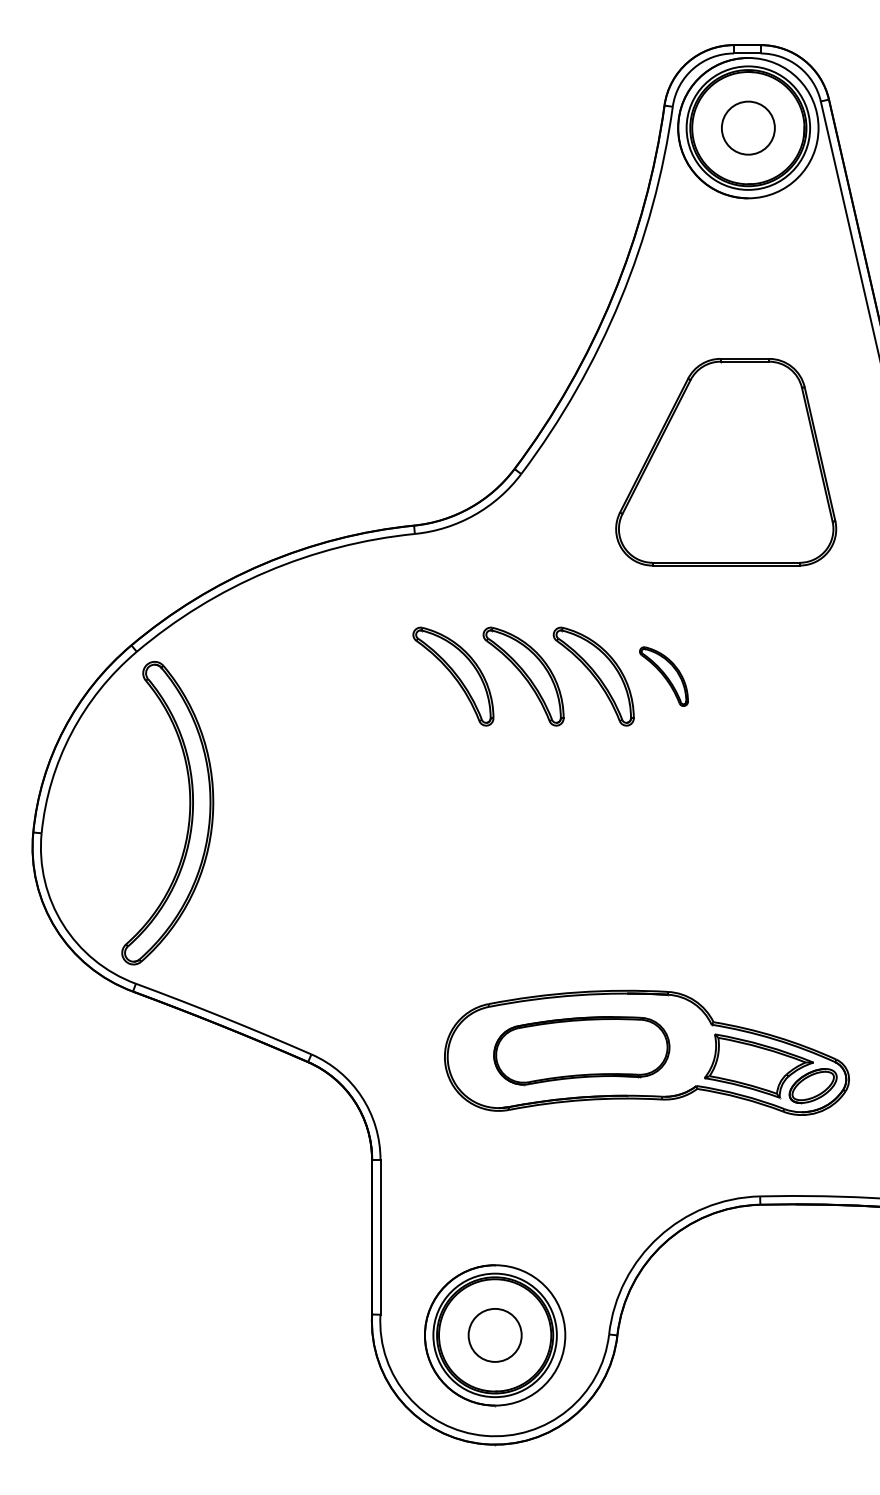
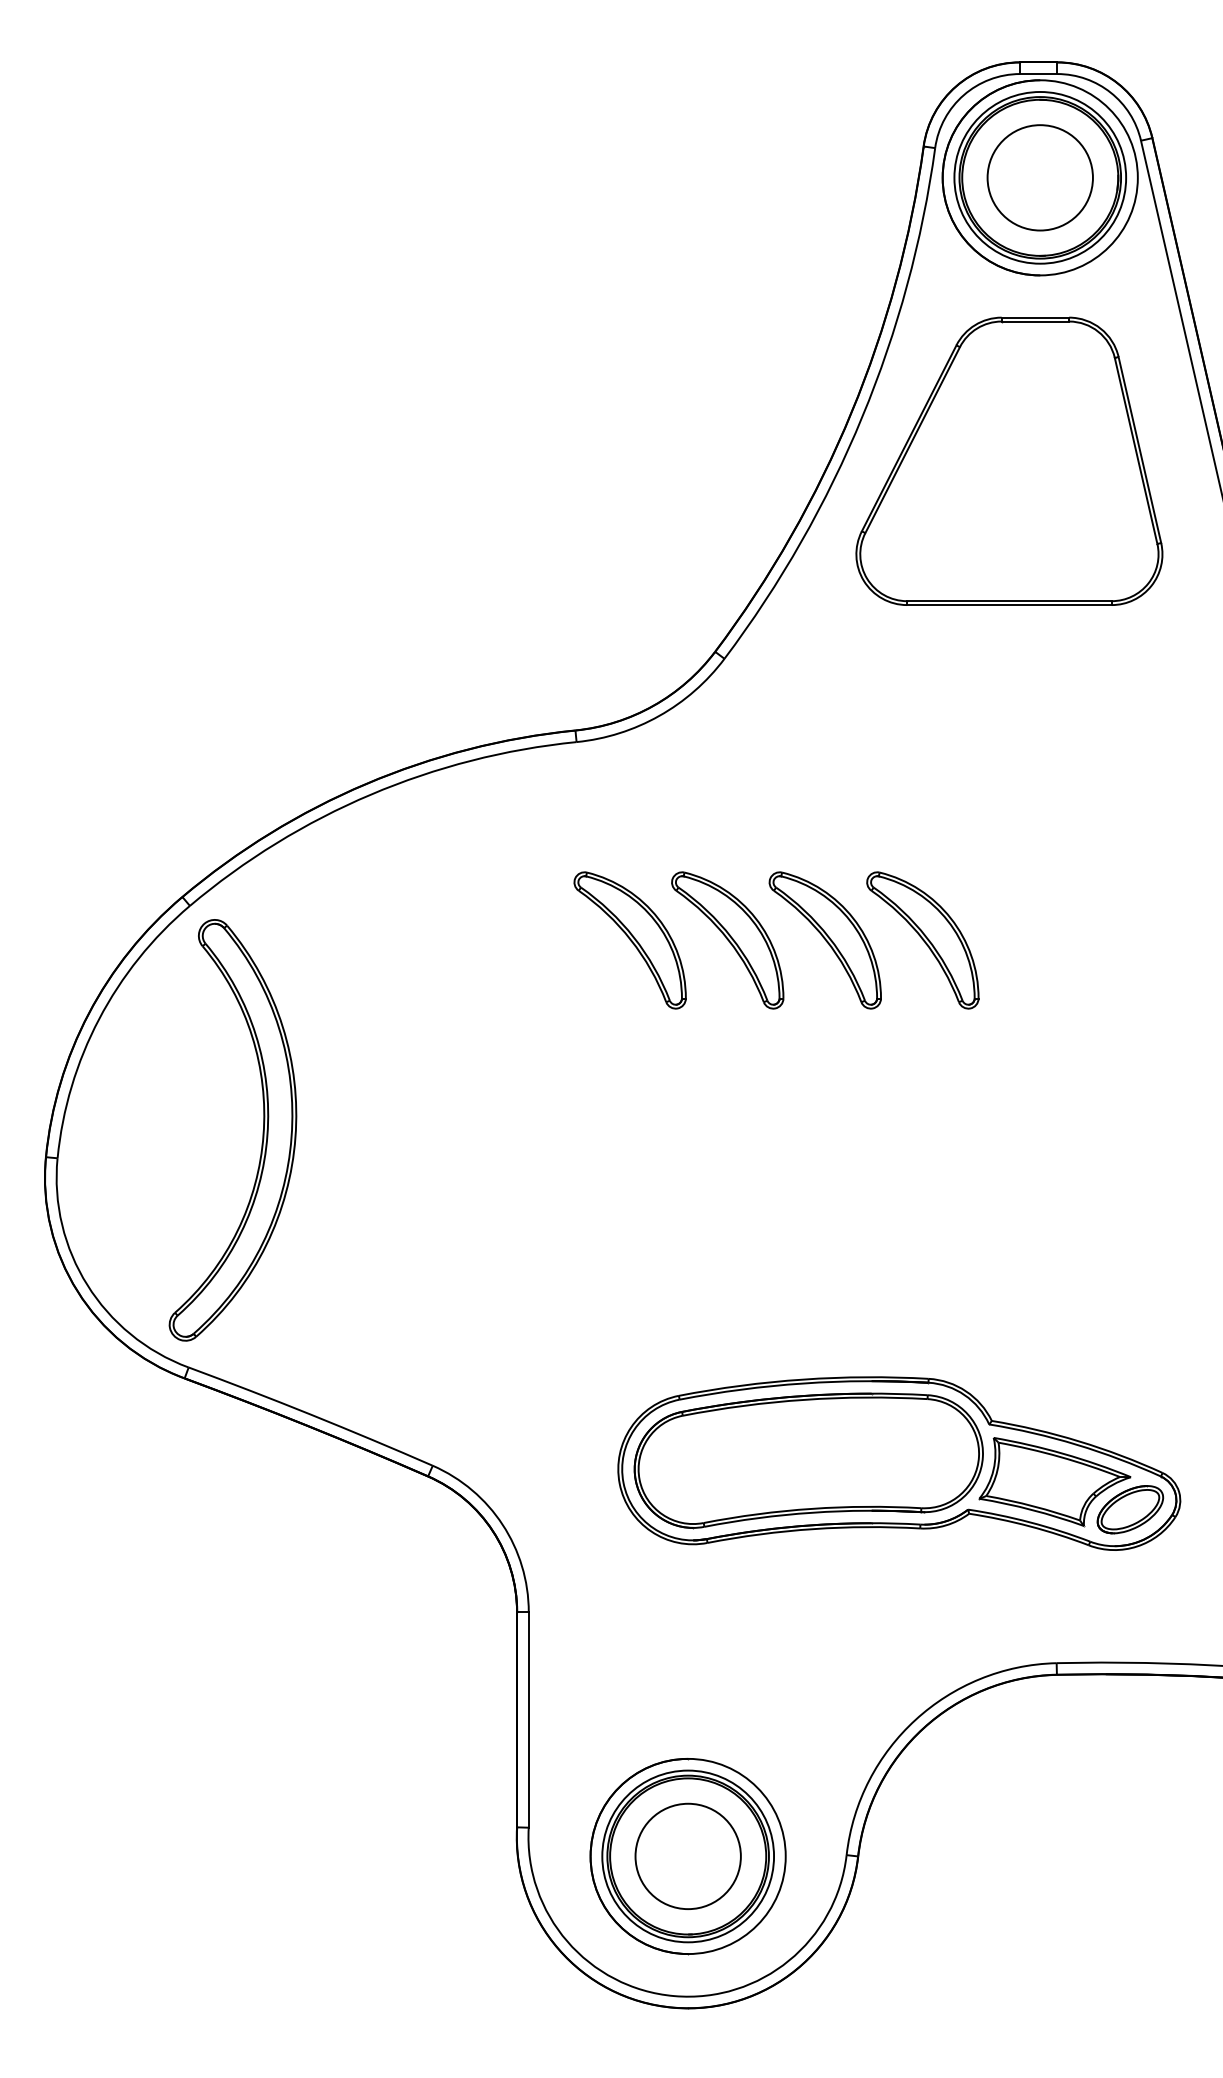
circle: (747, 127) -> (1039, 177), size x1.43
part: (726, 461) -> (1009, 460), moved
part: (663, 676) -> (922, 940), size x1.67
part: (581, 1050) -> (808, 1460), size x1.43
circle: (494, 1335) -> (687, 1856), size x1.43

